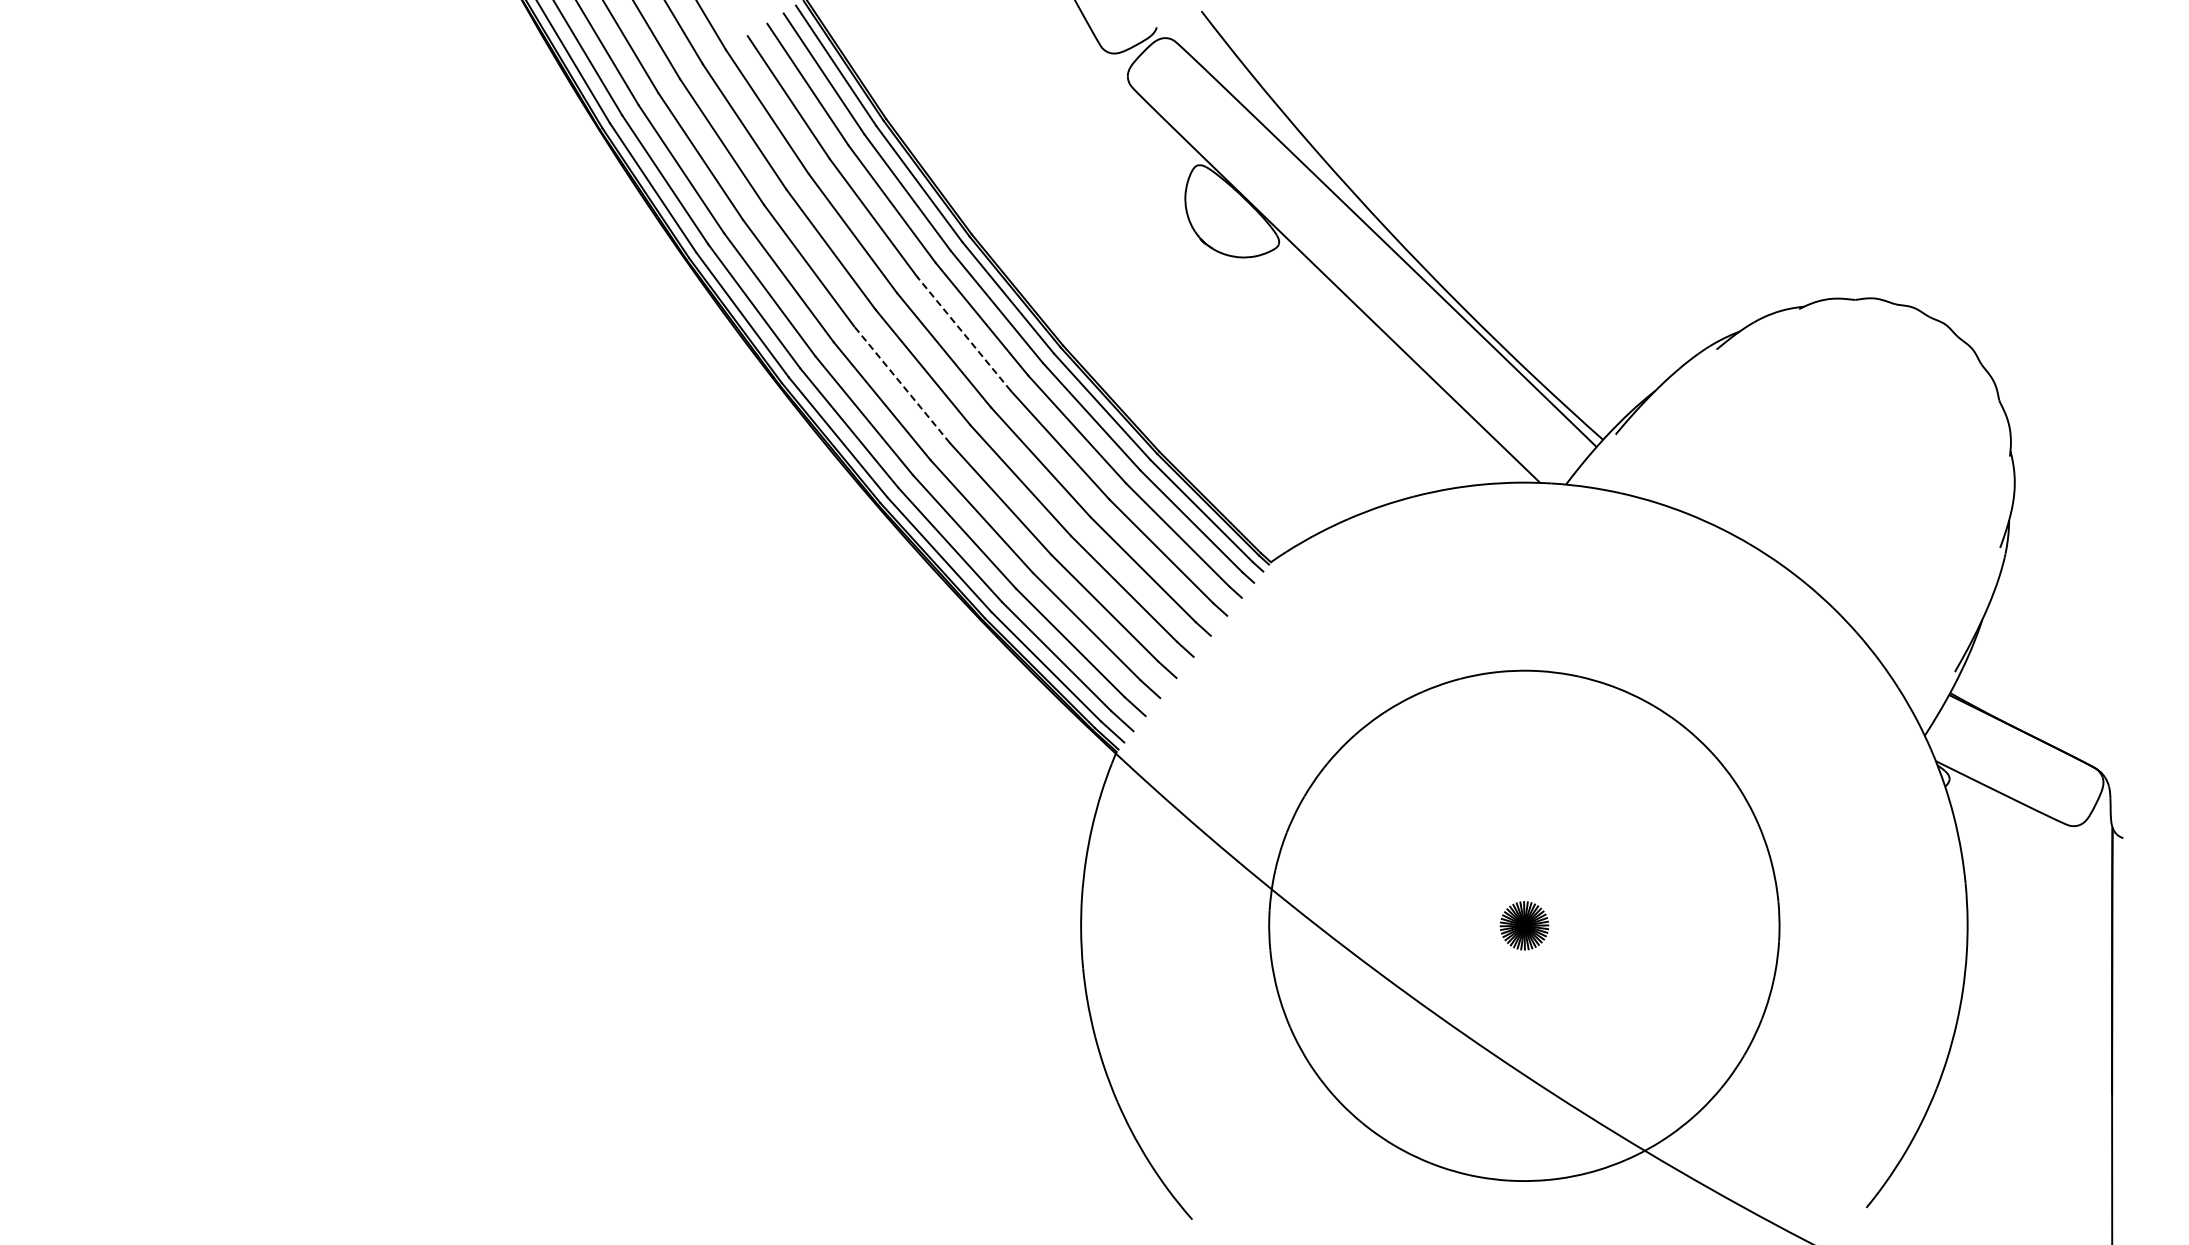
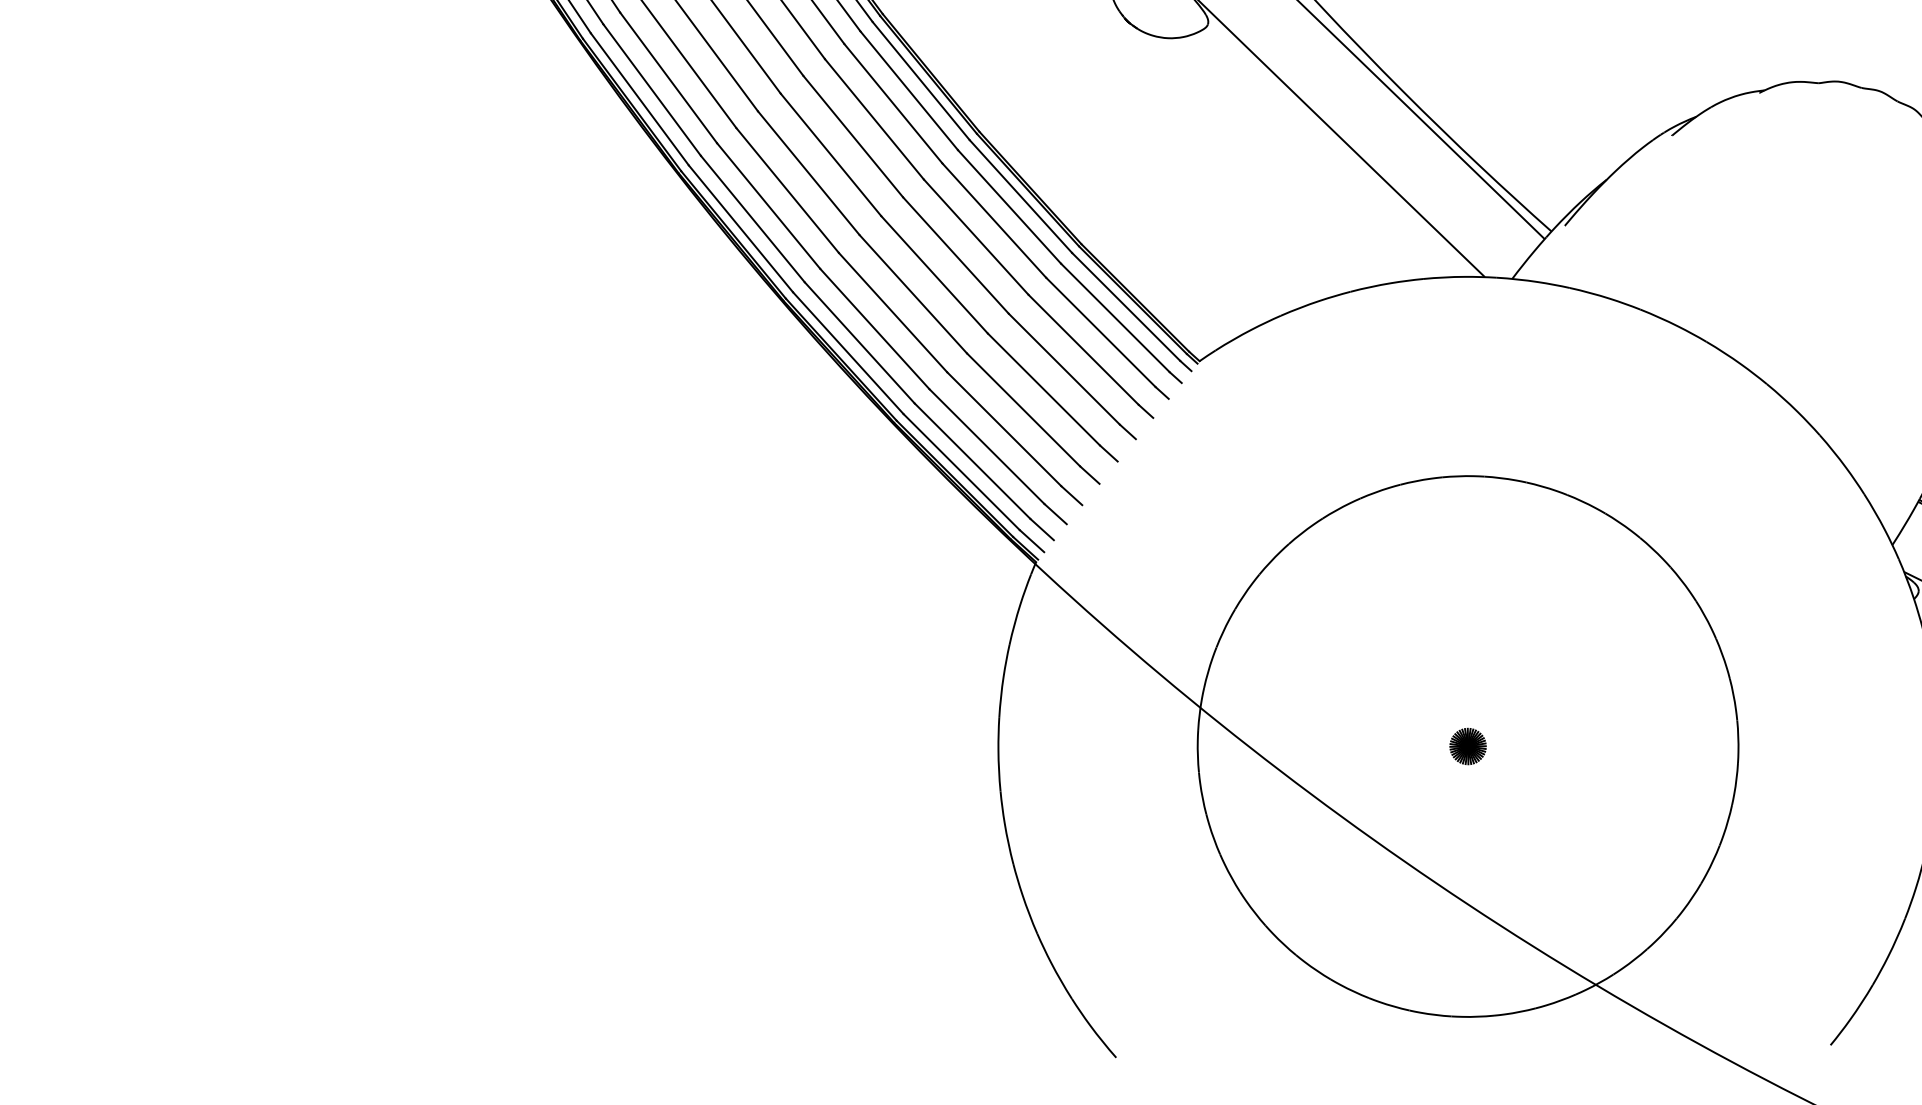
line: (964, 333) -> (874, 118), dashed -> solid
line: (902, 384) -> (809, 172), dashed -> solid
part: (1523, 925) -> (1467, 746), size x0.71

